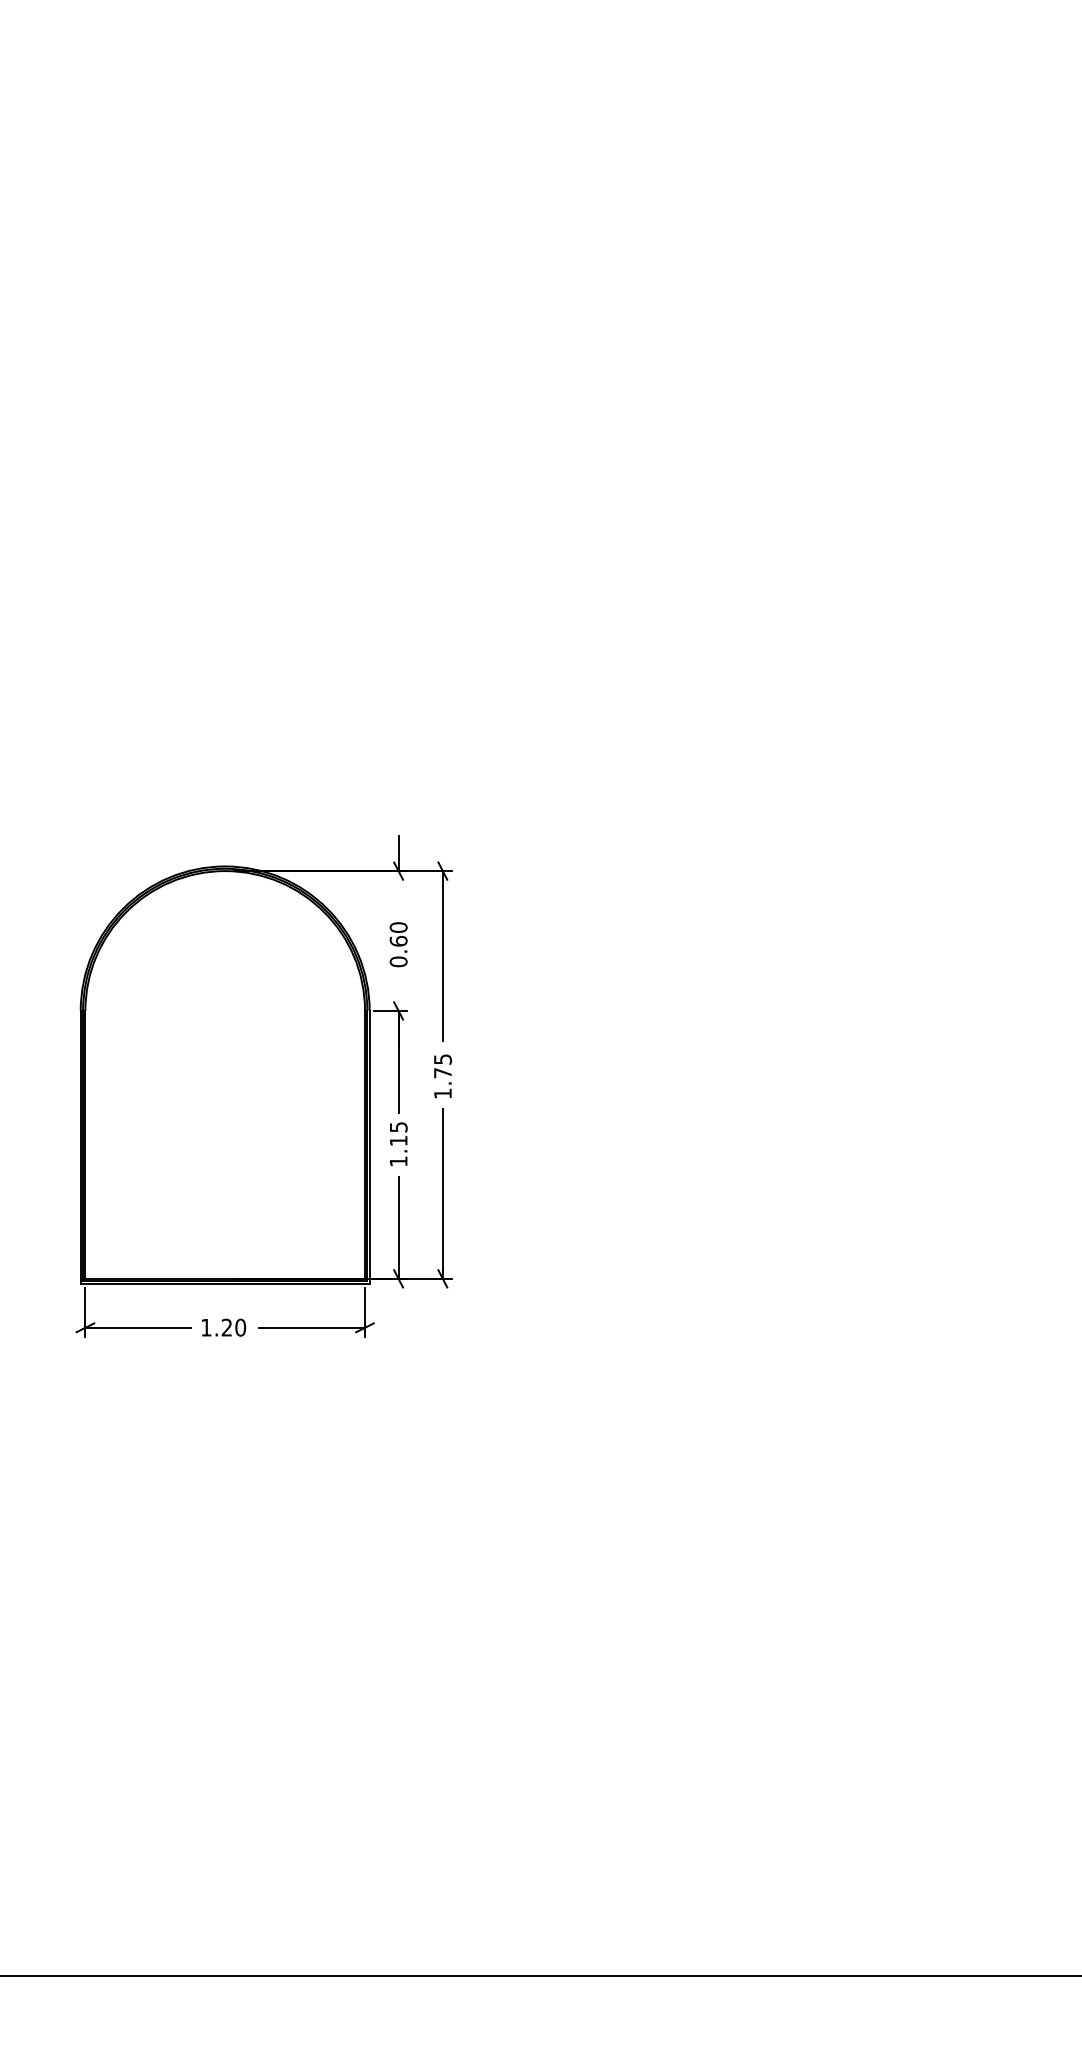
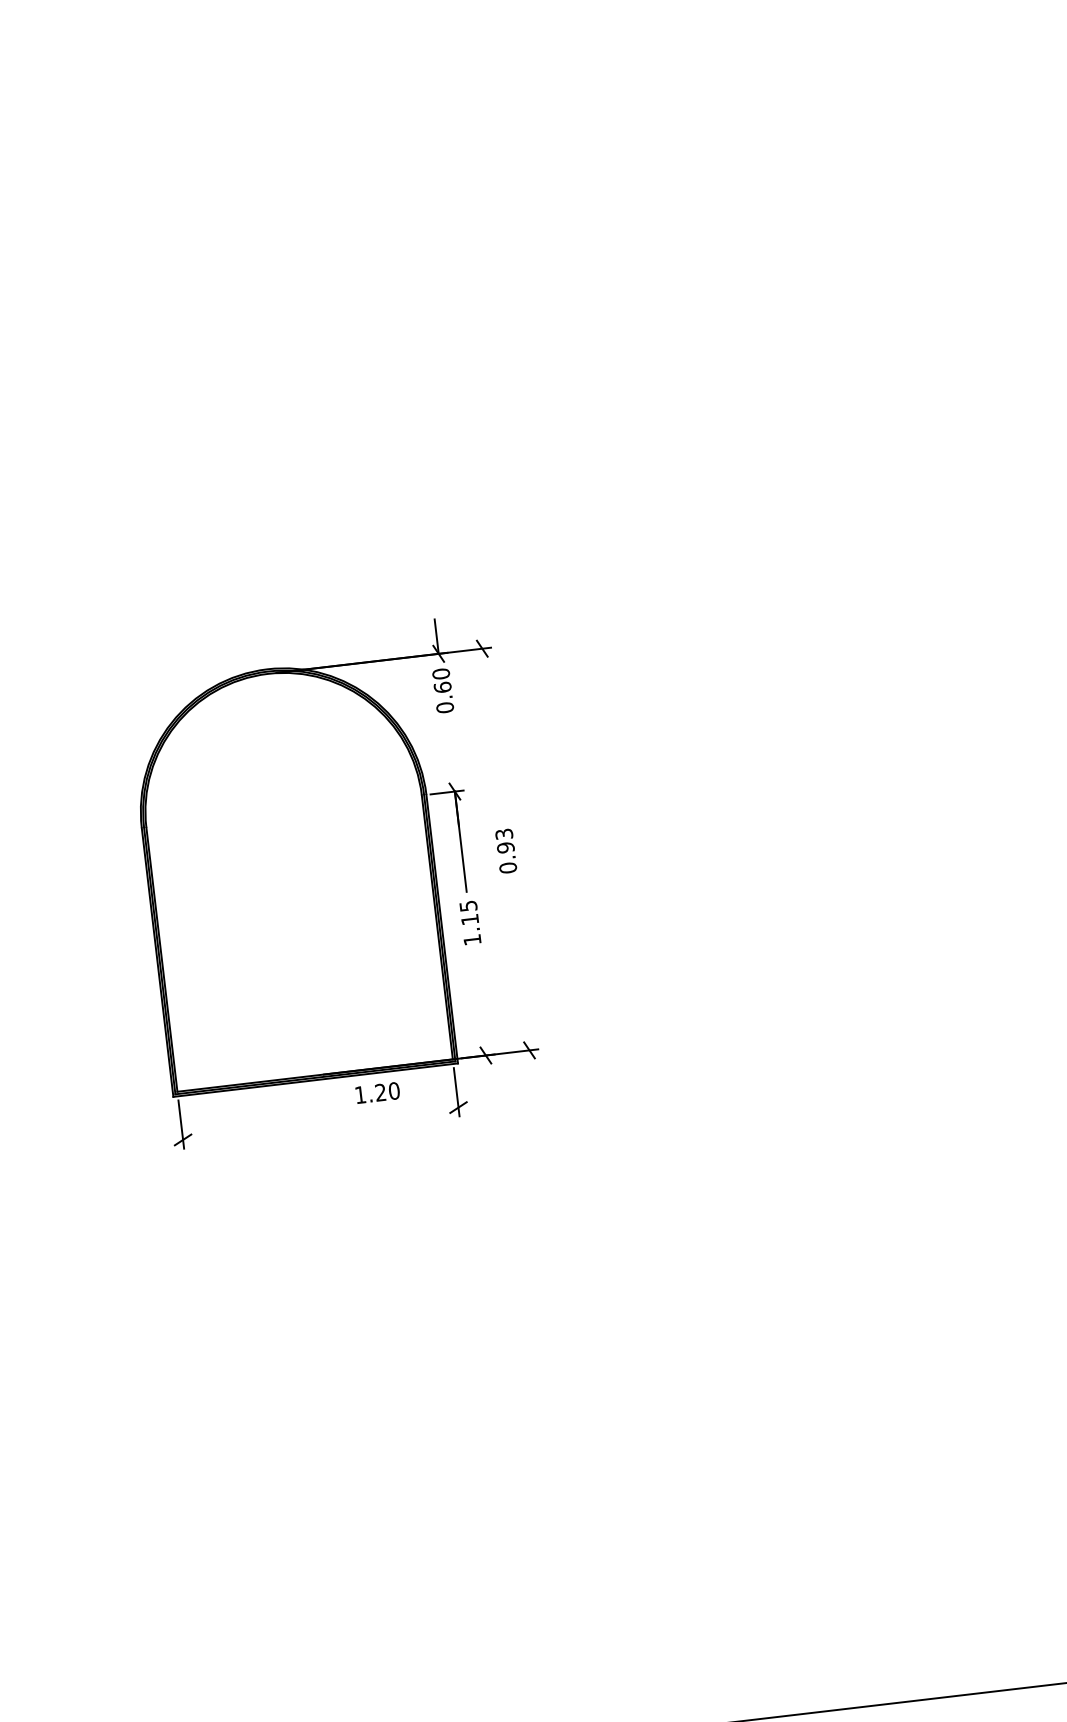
text: (398, 944) -> (442, 690), moved
line: (442, 955) -> (491, 731), removed
text: (442, 1076) -> (505, 851), 1.75 -> 0.93
line: (442, 1193) -> (519, 966), removed
line: (398, 1227) -> (479, 1004), removed
line: (137, 1327) -> (234, 1133), removed
text: (224, 1327) -> (378, 1092), moved
line: (312, 1327) -> (406, 1113), removed

